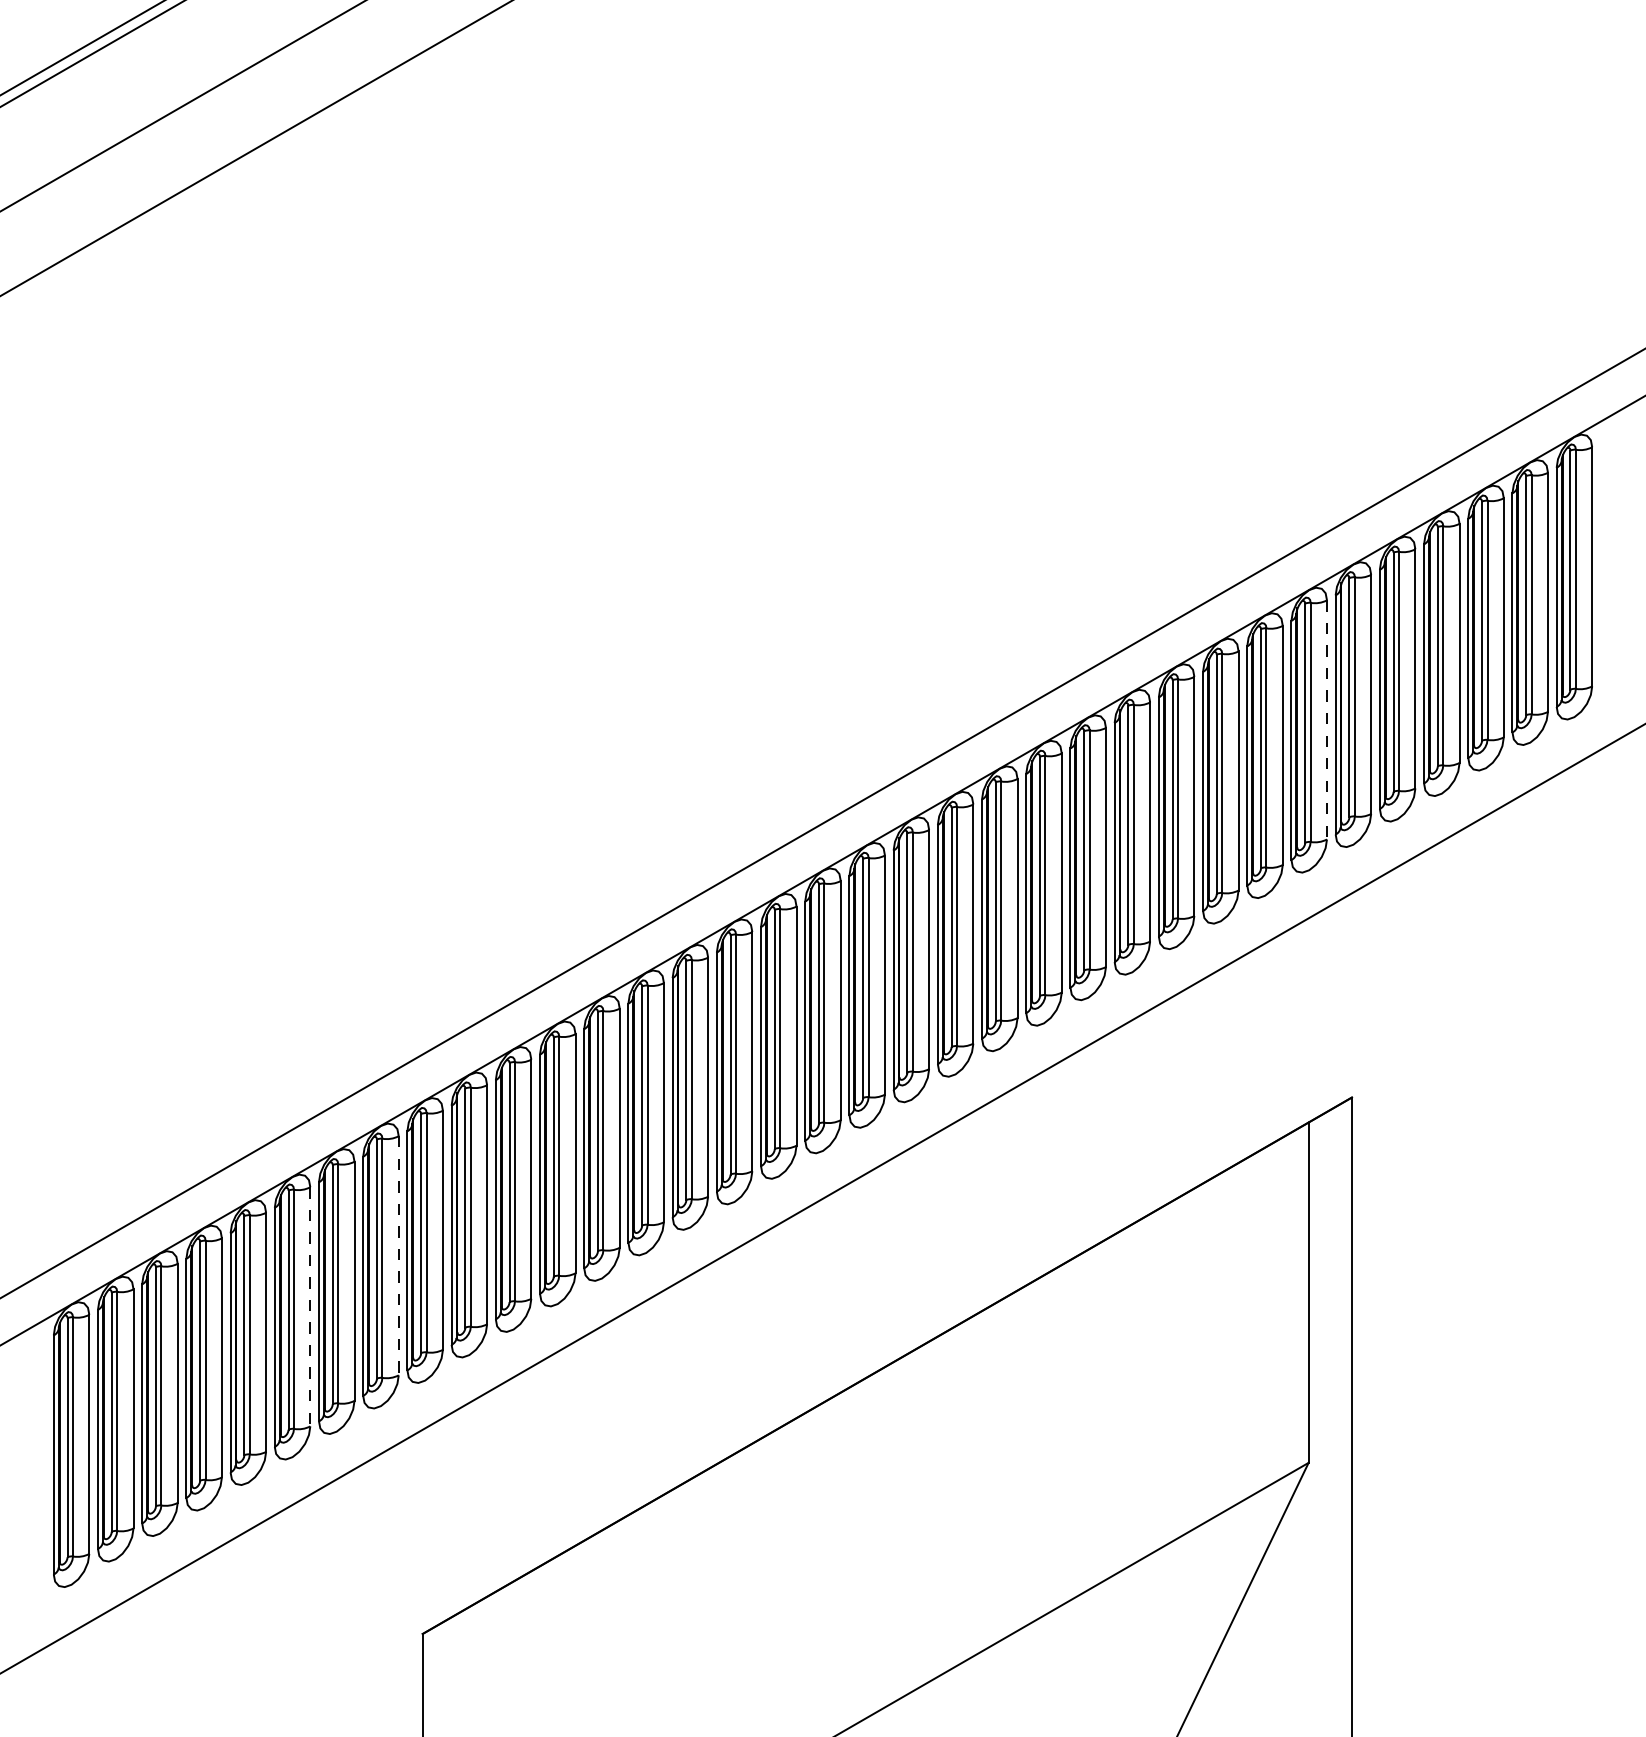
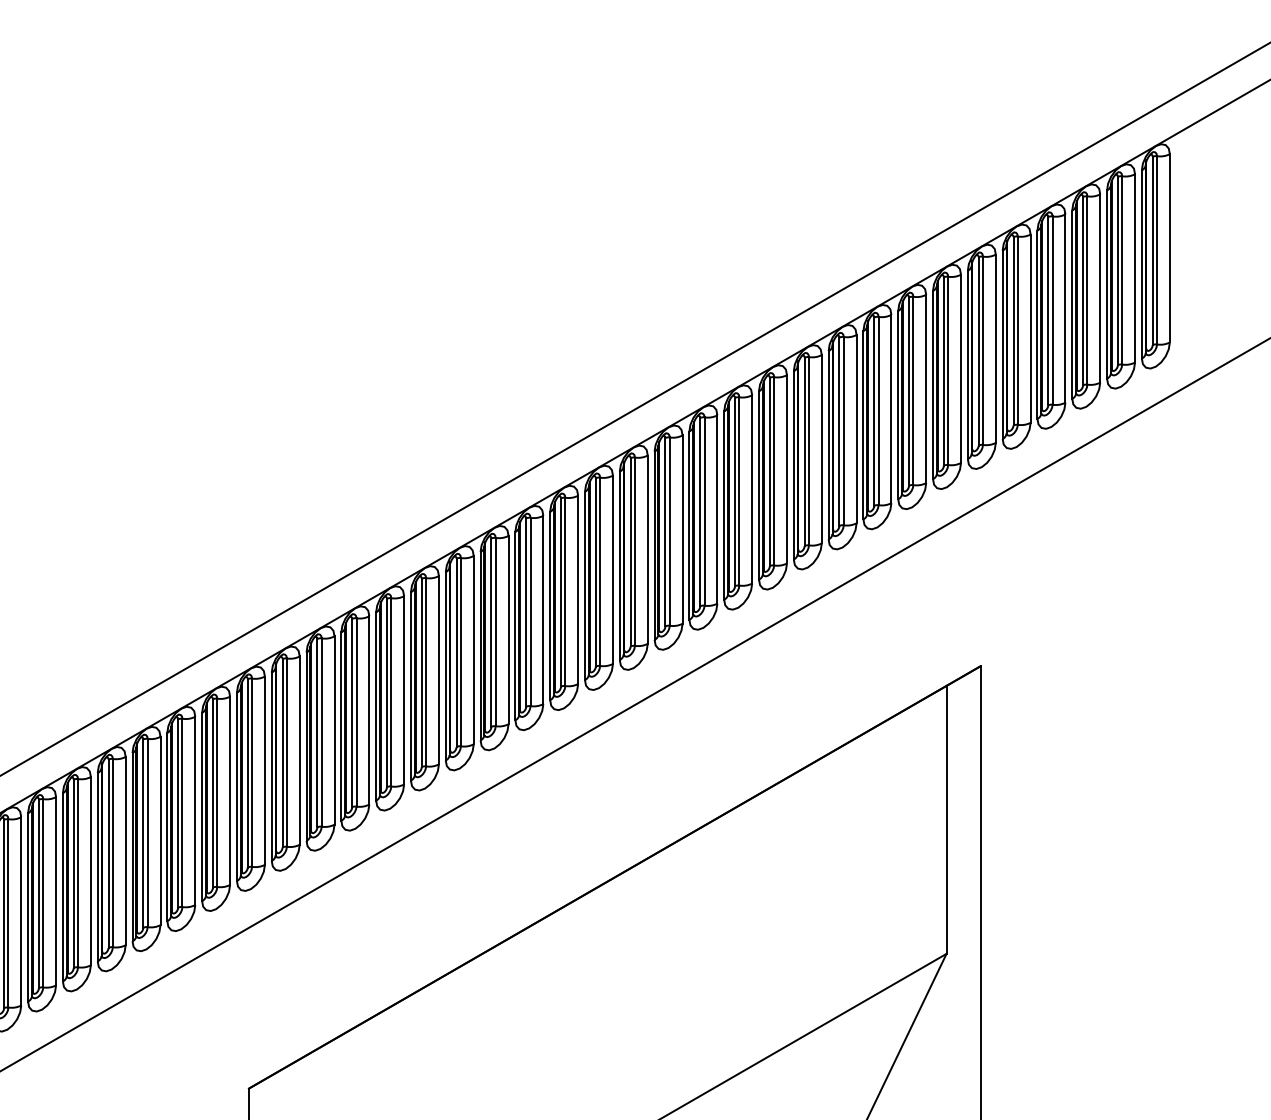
line: (1327, 719) -> (961, 368), dashed -> solid
line: (398, 1255) -> (229, 790), dashed -> solid
line: (310, 1306) -> (160, 830), dashed -> solid

